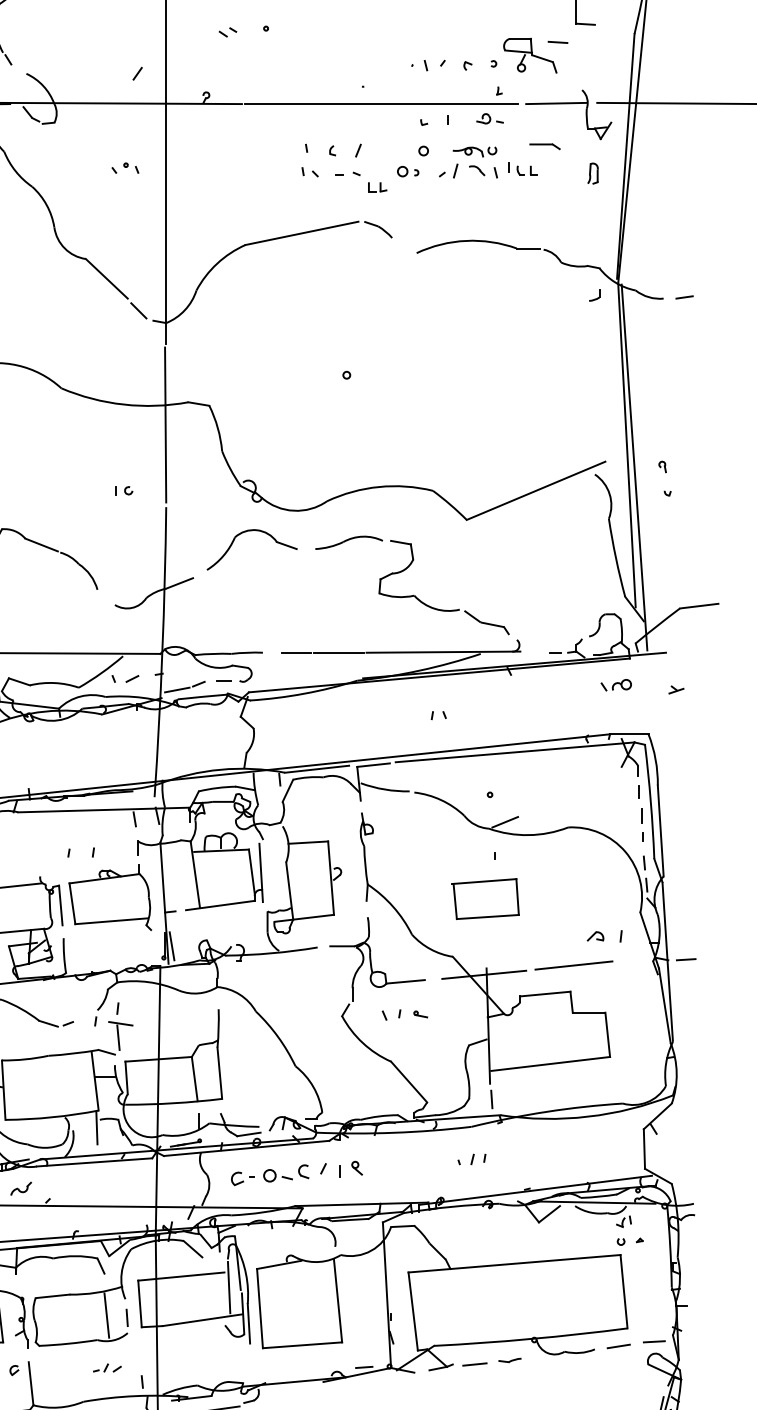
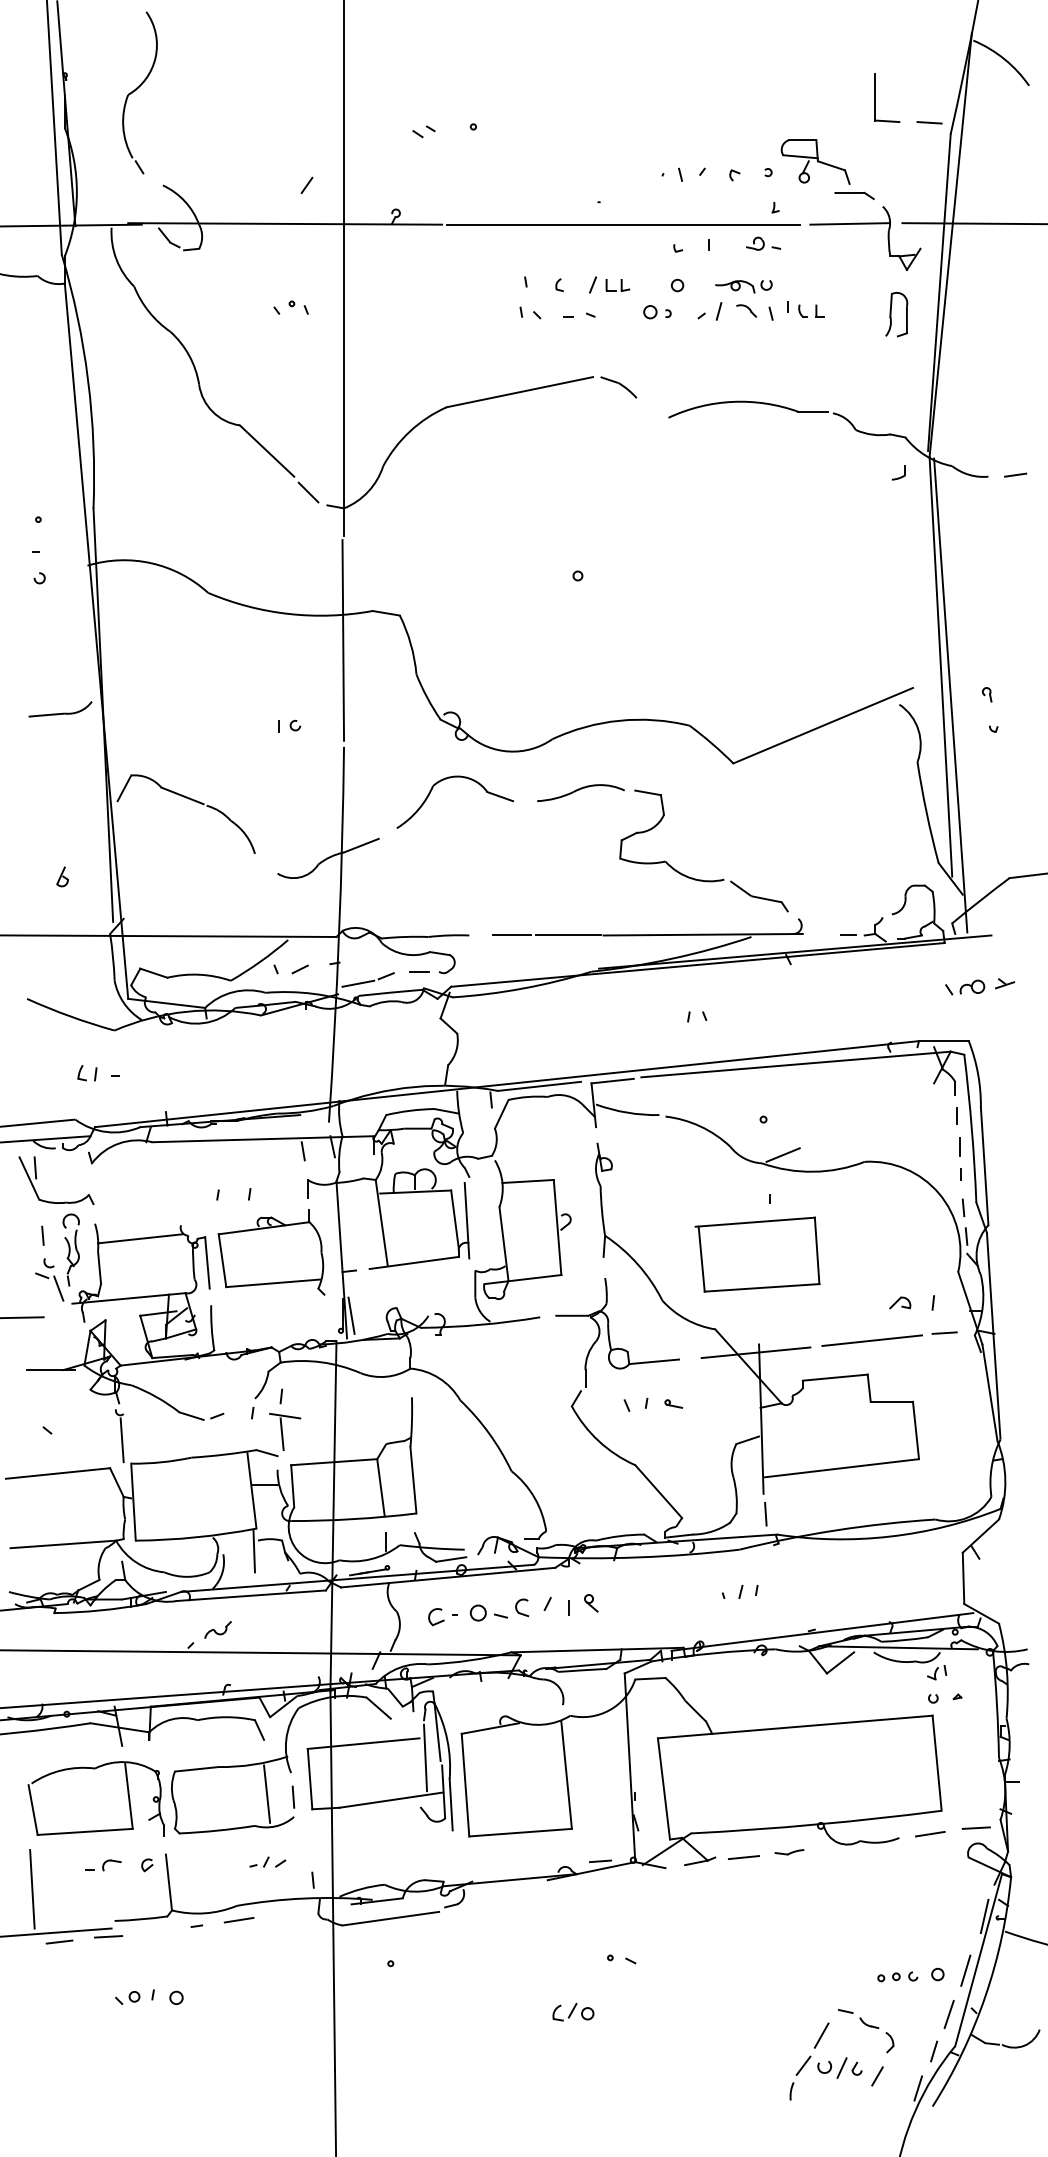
line: (557, 42) -> (929, 122), moved
part: (544, 146) -> (854, 195), moved
part: (592, 173) -> (896, 314), size x1.67
part: (377, 187) -> (617, 285), moved
part: (616, 685) -> (965, 987), moved
part: (485, 899) -> (757, 1254), size x1.43
line: (686, 959) -> (944, 1332), moved
part: (20, 1188) -> (217, 1629), moved

